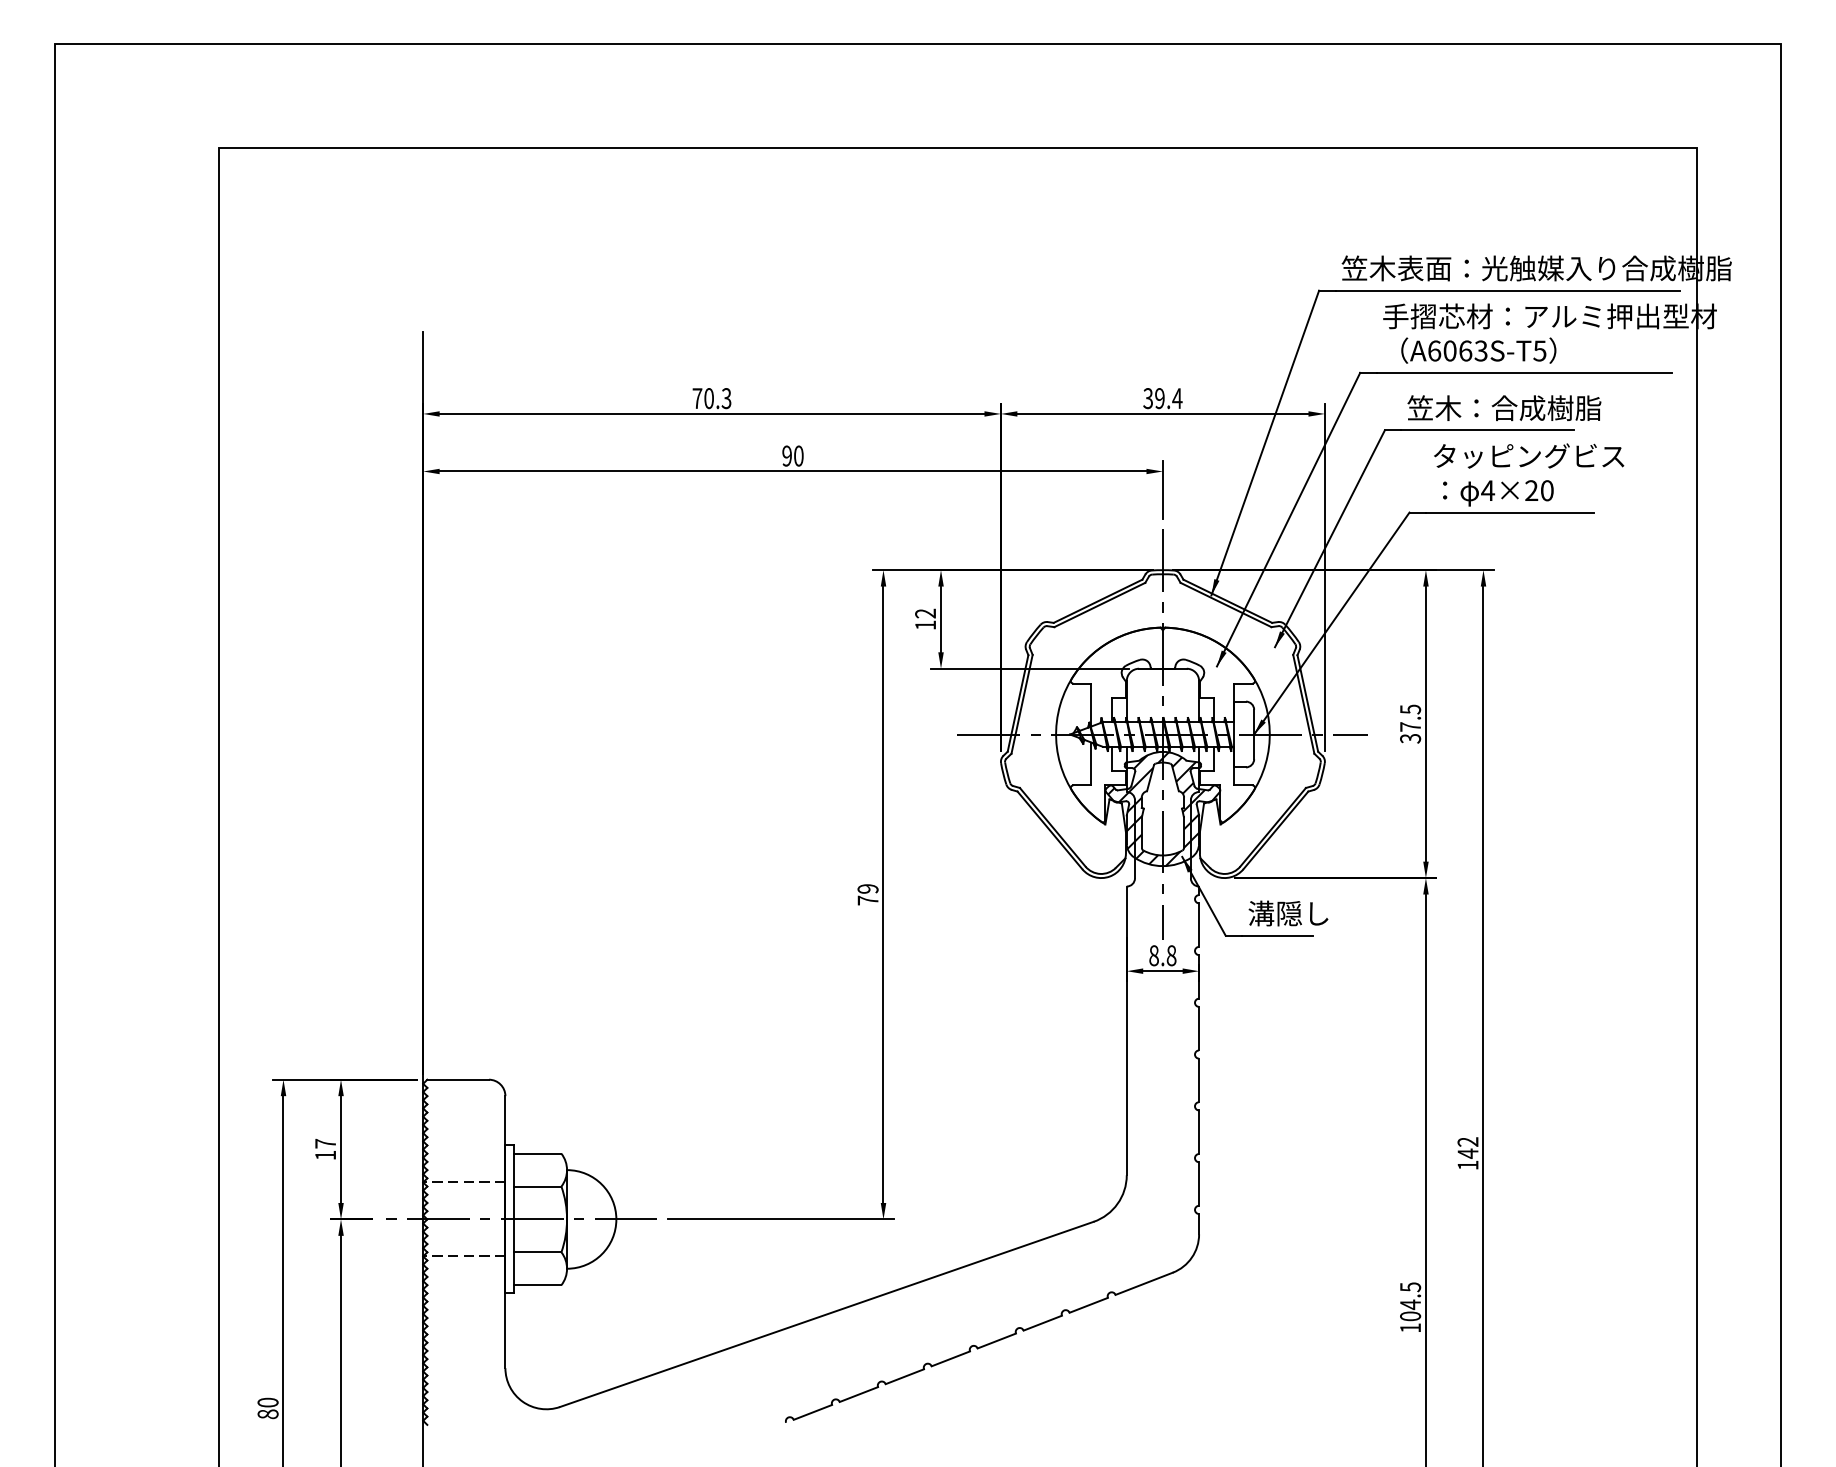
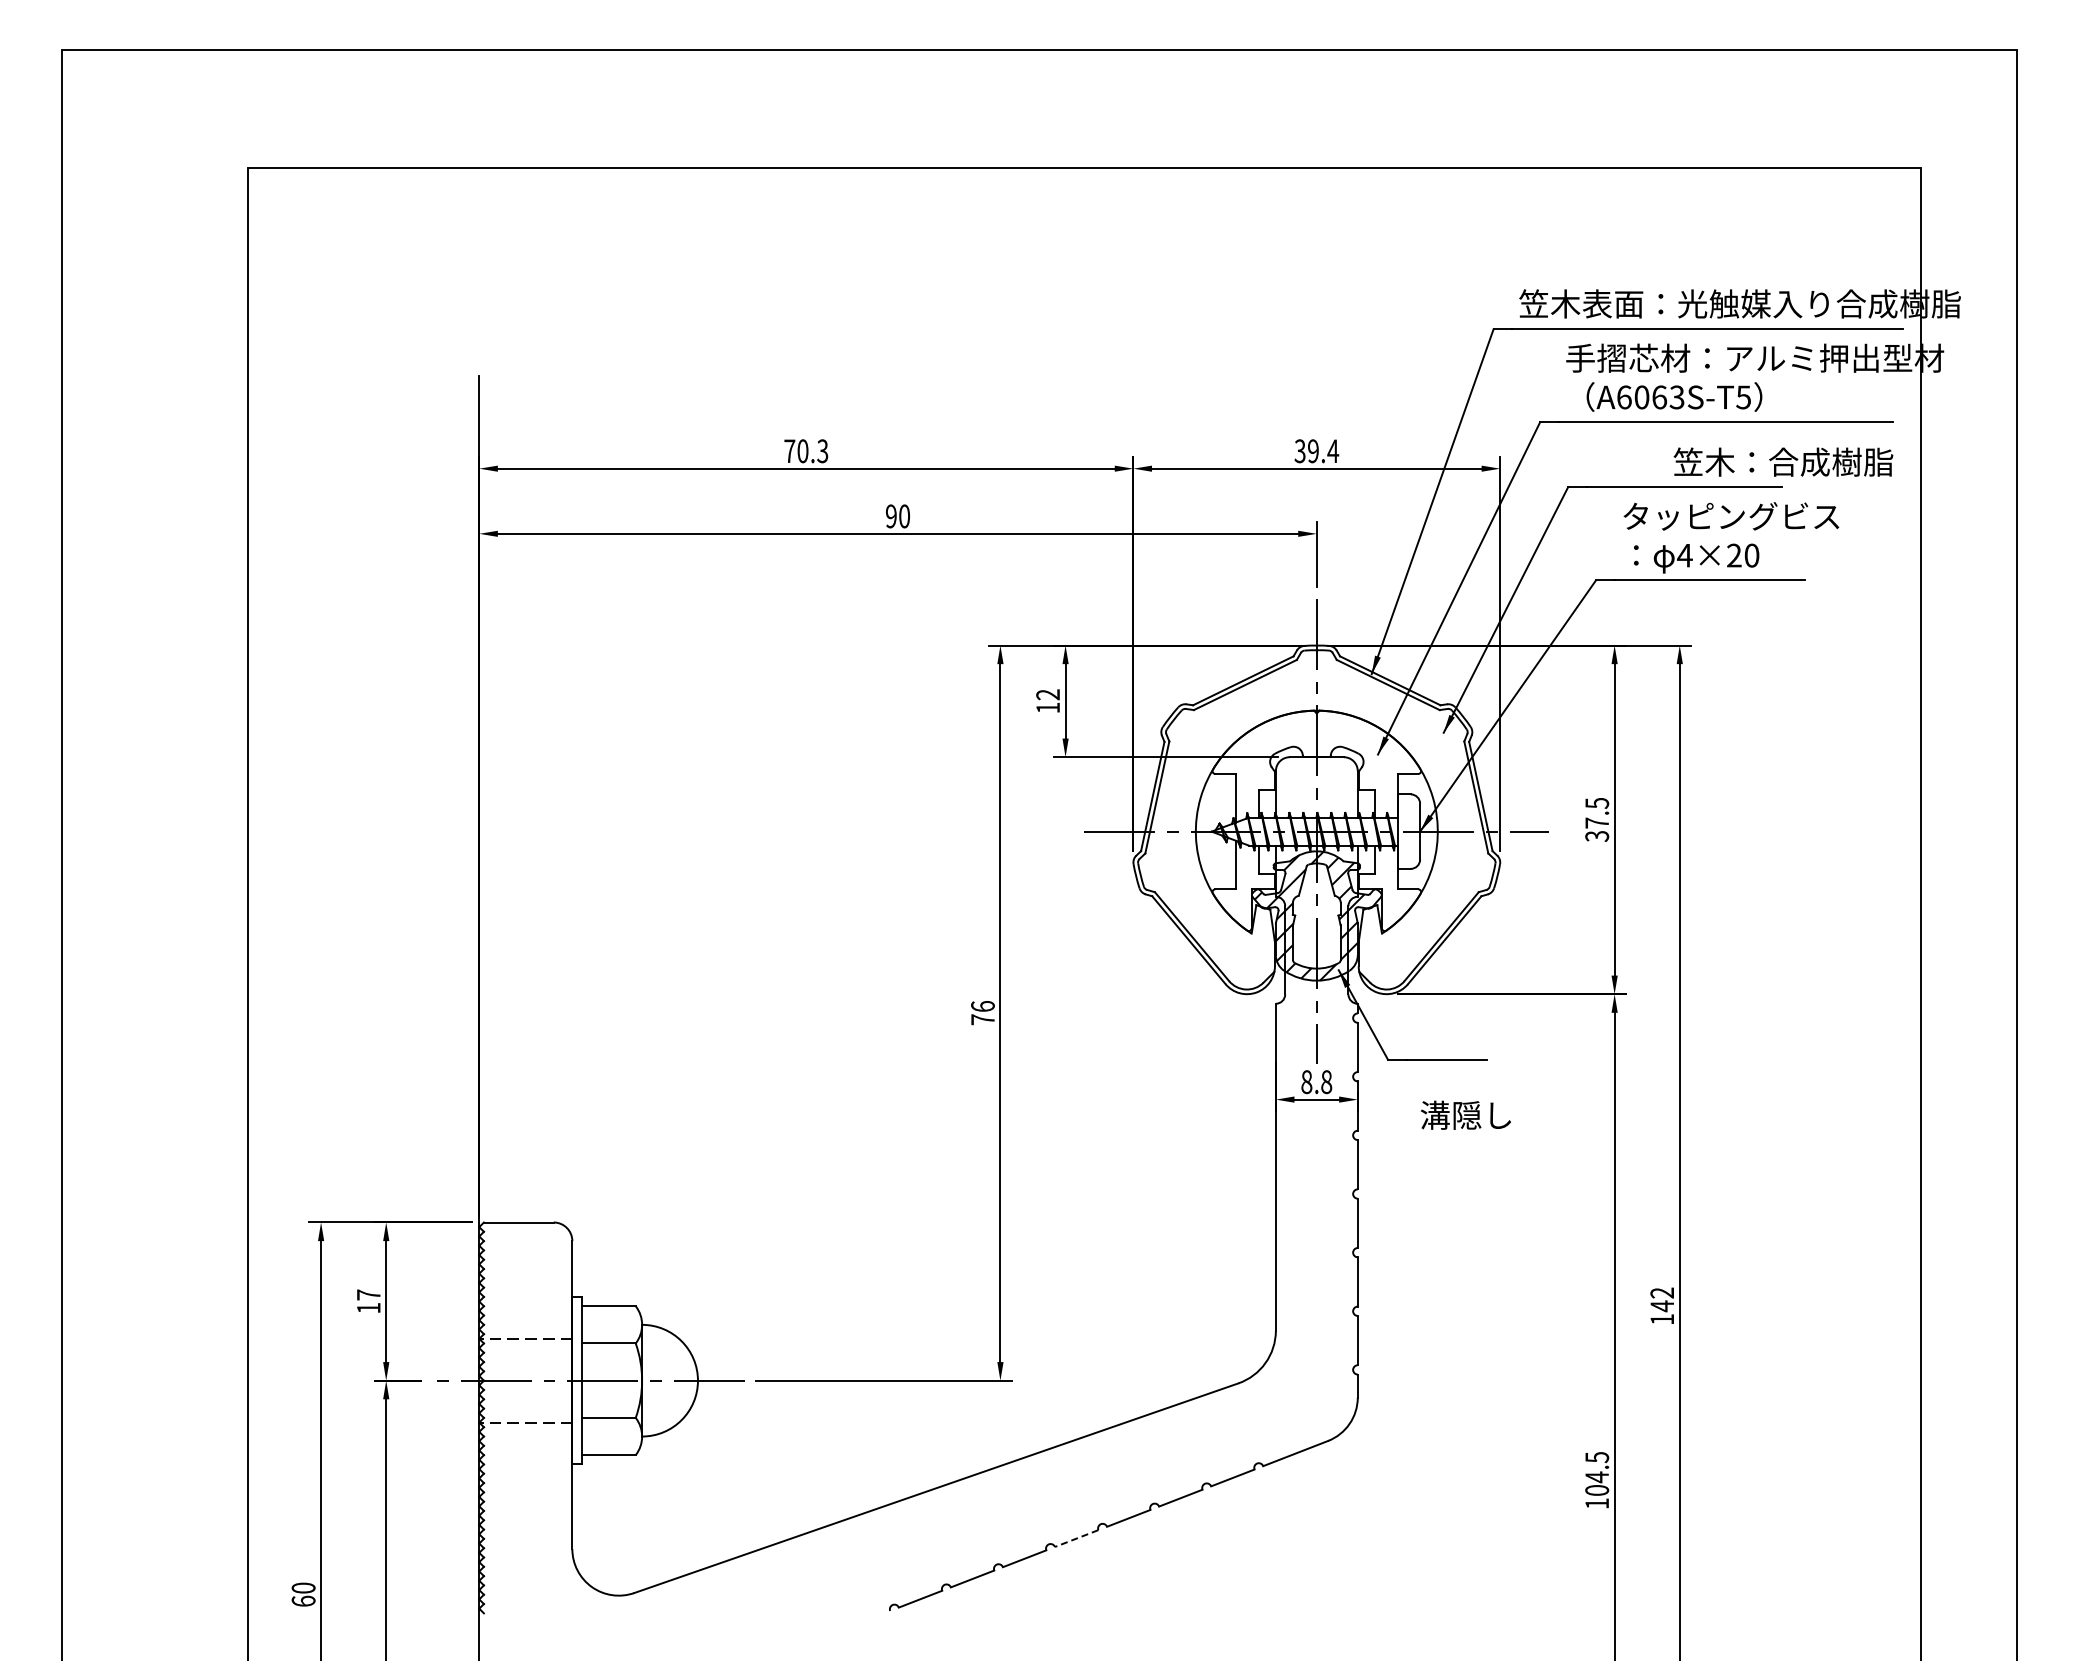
text: (1504, 407) -> (1783, 461), moved
text: (867, 888) -> (982, 1006), 79 -> 76
text: (1288, 912) -> (1465, 1114), moved
line: (950, 1358) -> (1076, 1538), solid -> dashed
text: (267, 1413) -> (303, 1600), 80 -> 60

